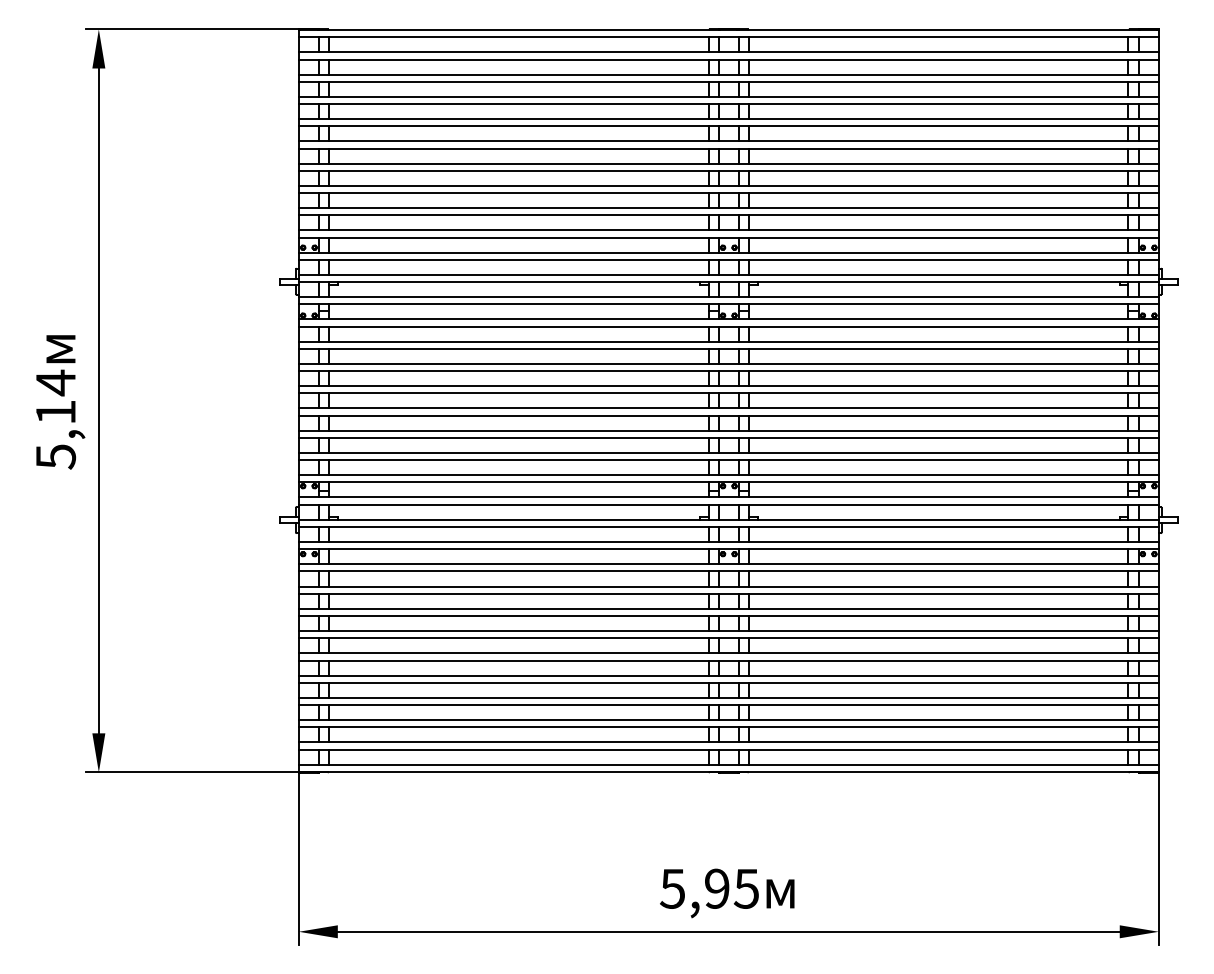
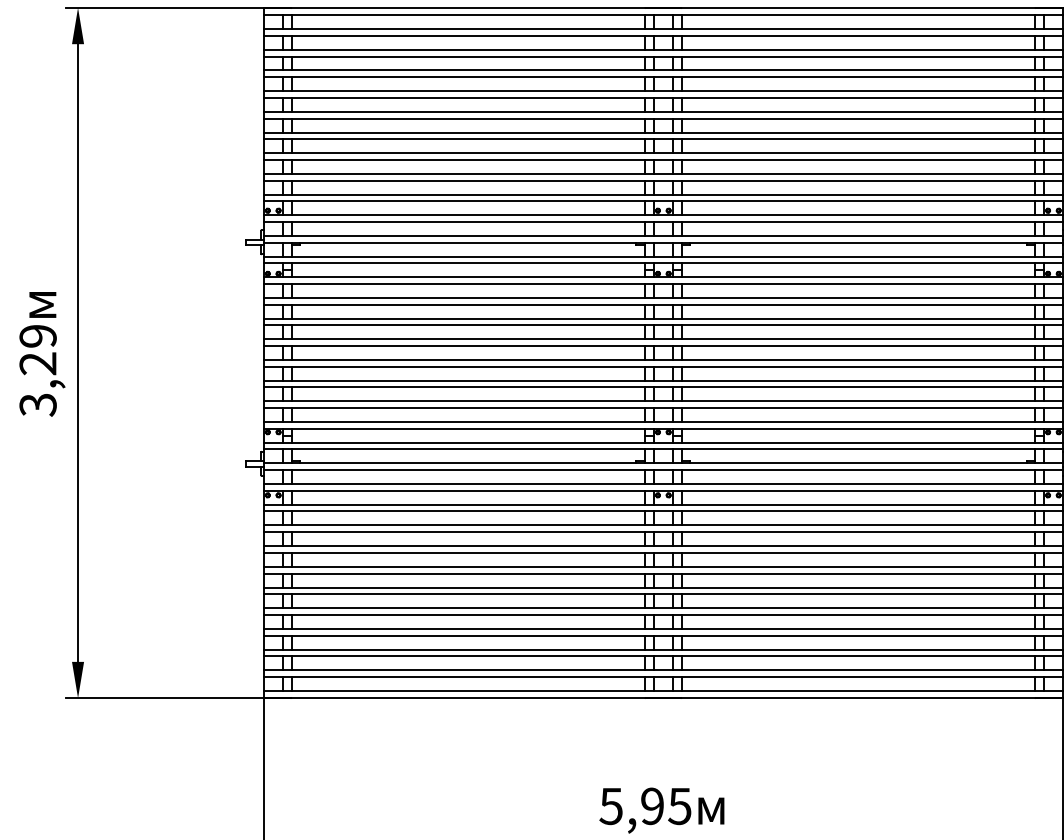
text: (55, 419) -> (37, 370), 5,14 -> 3,29

